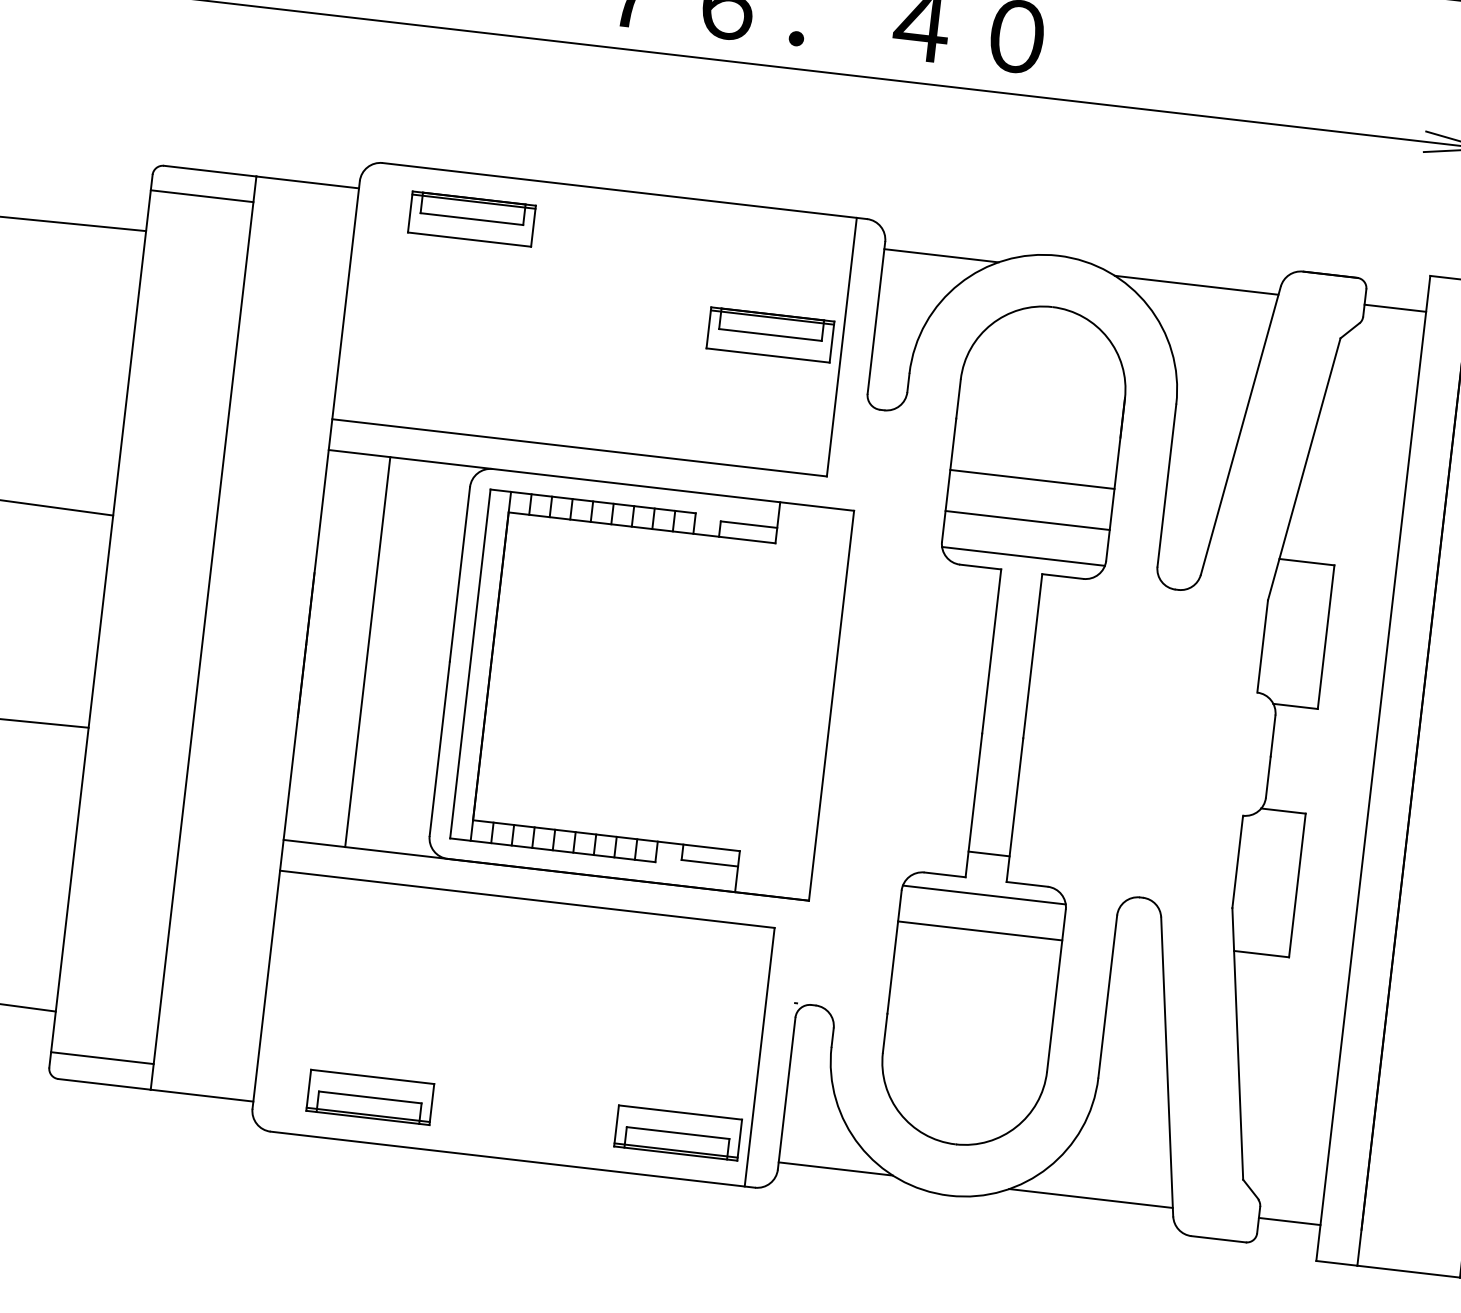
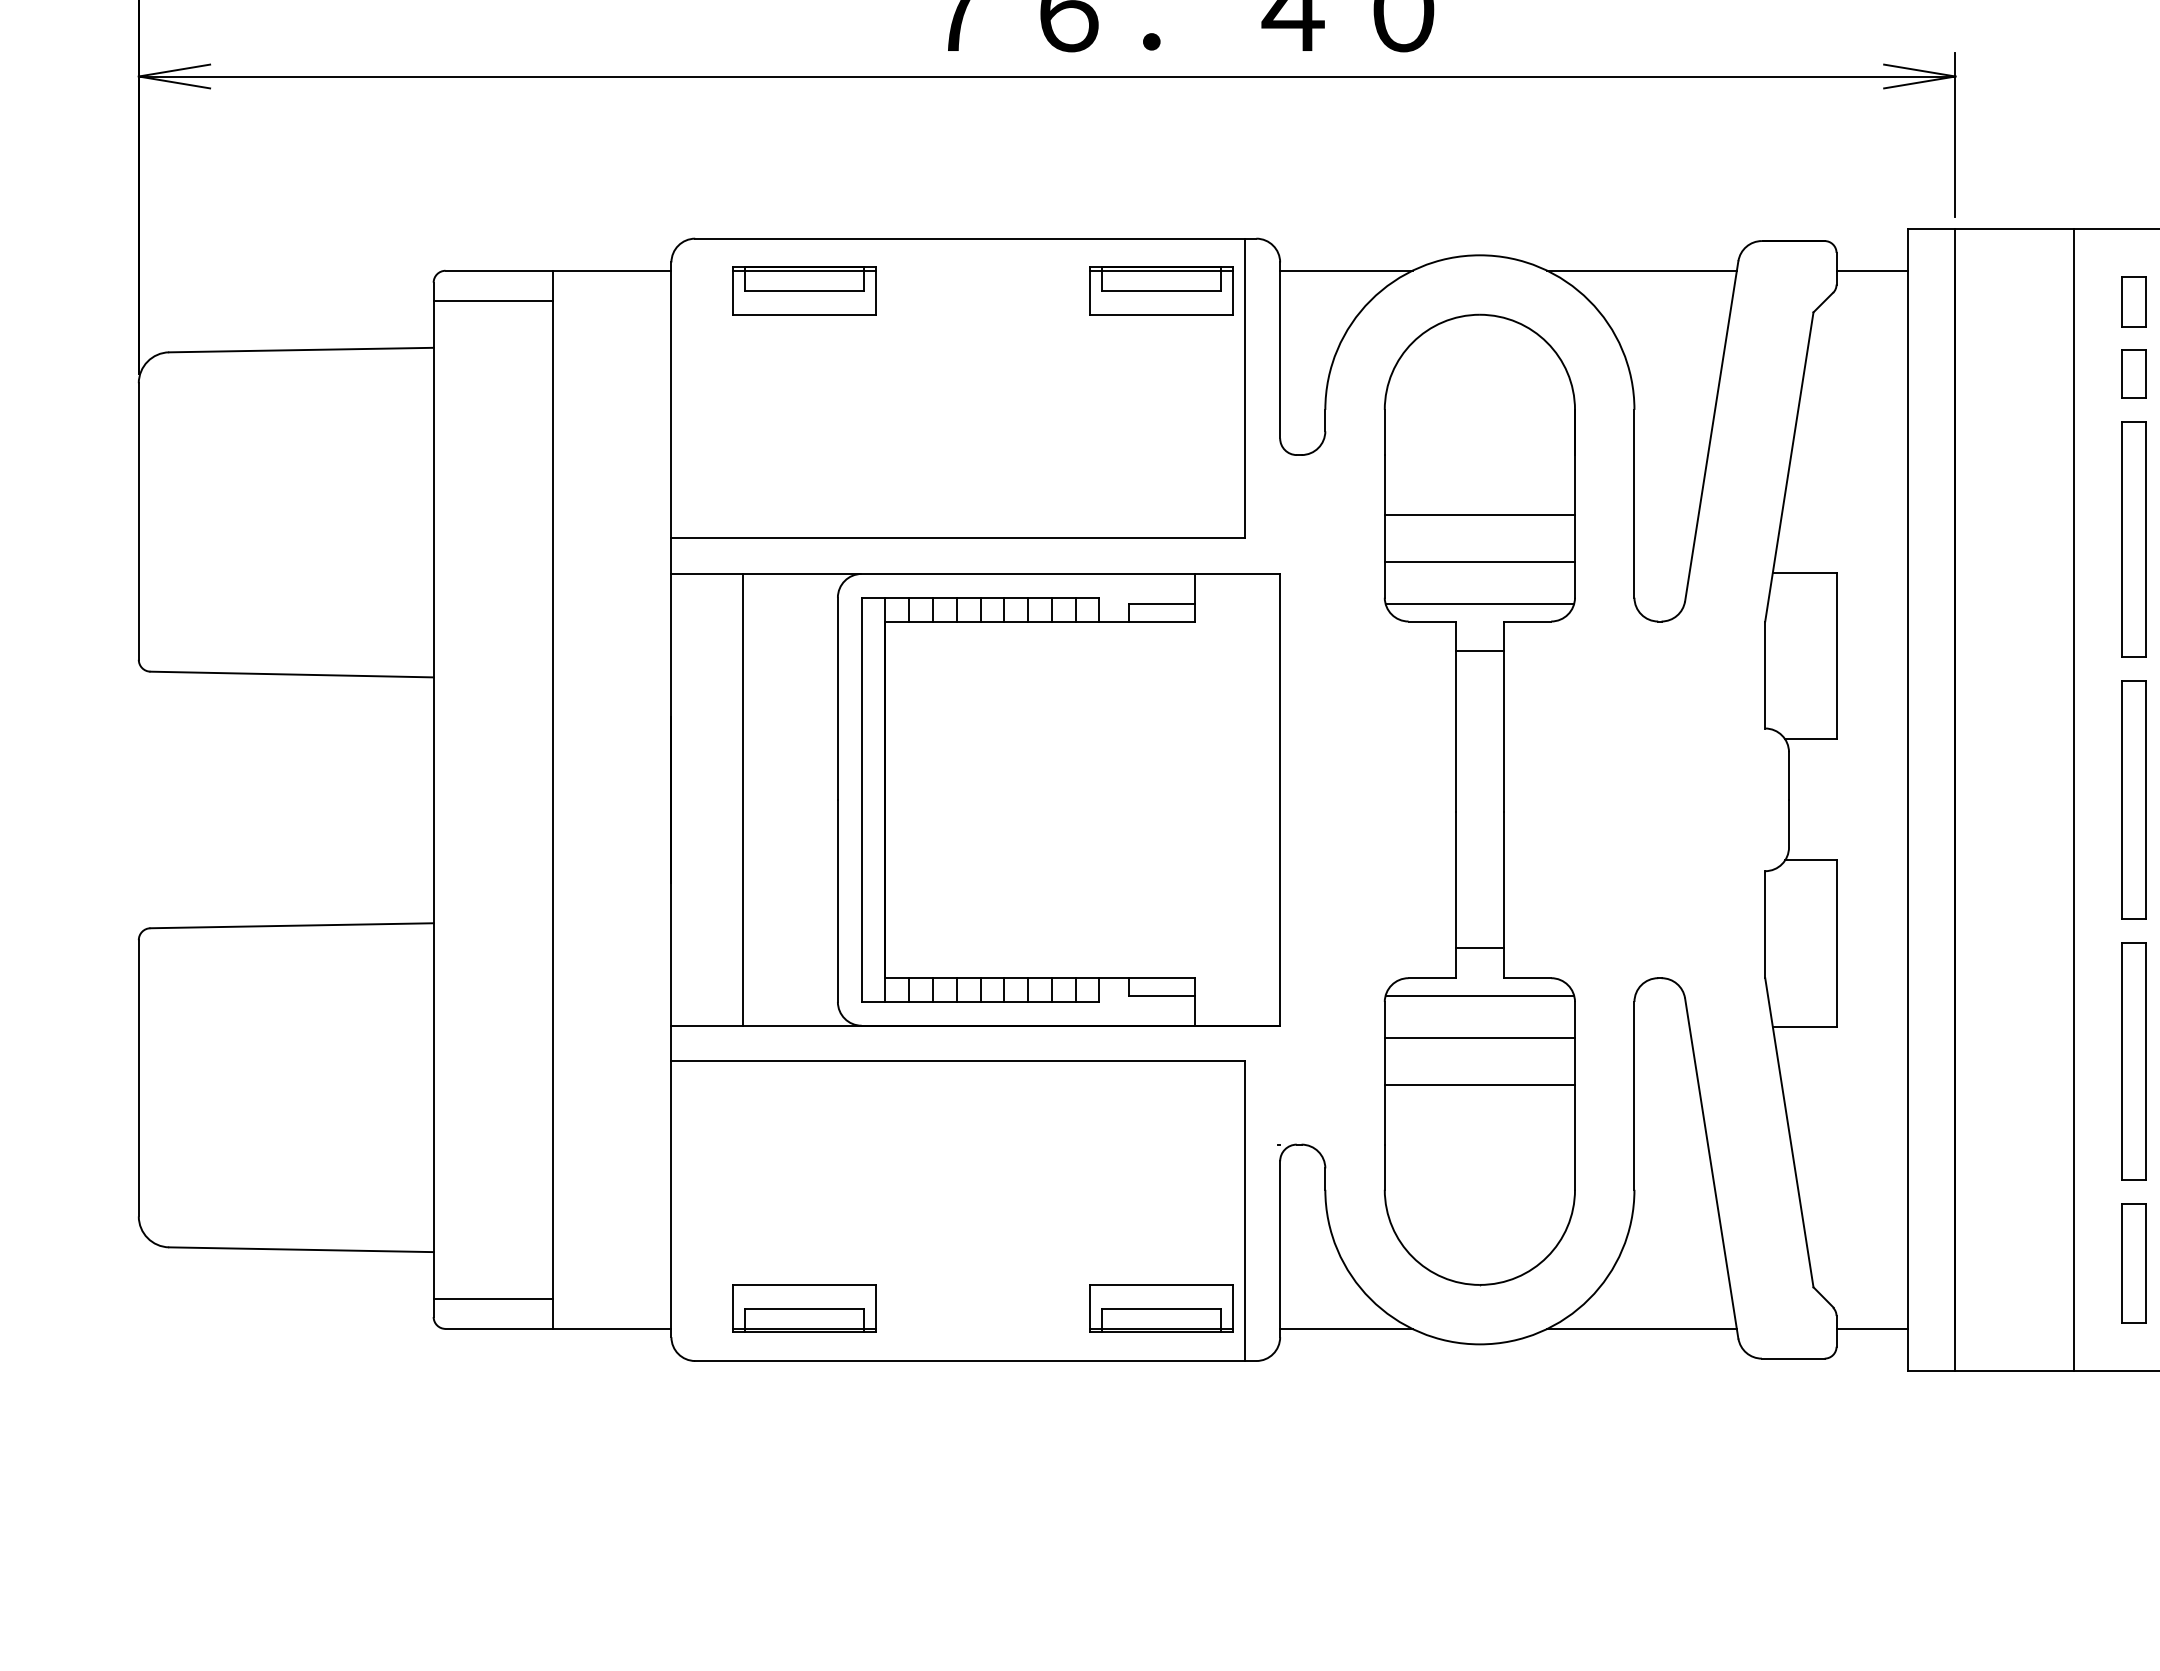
part: (770, 334) -> (1161, 290), moved
line: (1018, 597) -> (1479, 651), added
line: (975, 972) -> (1479, 1085), added

